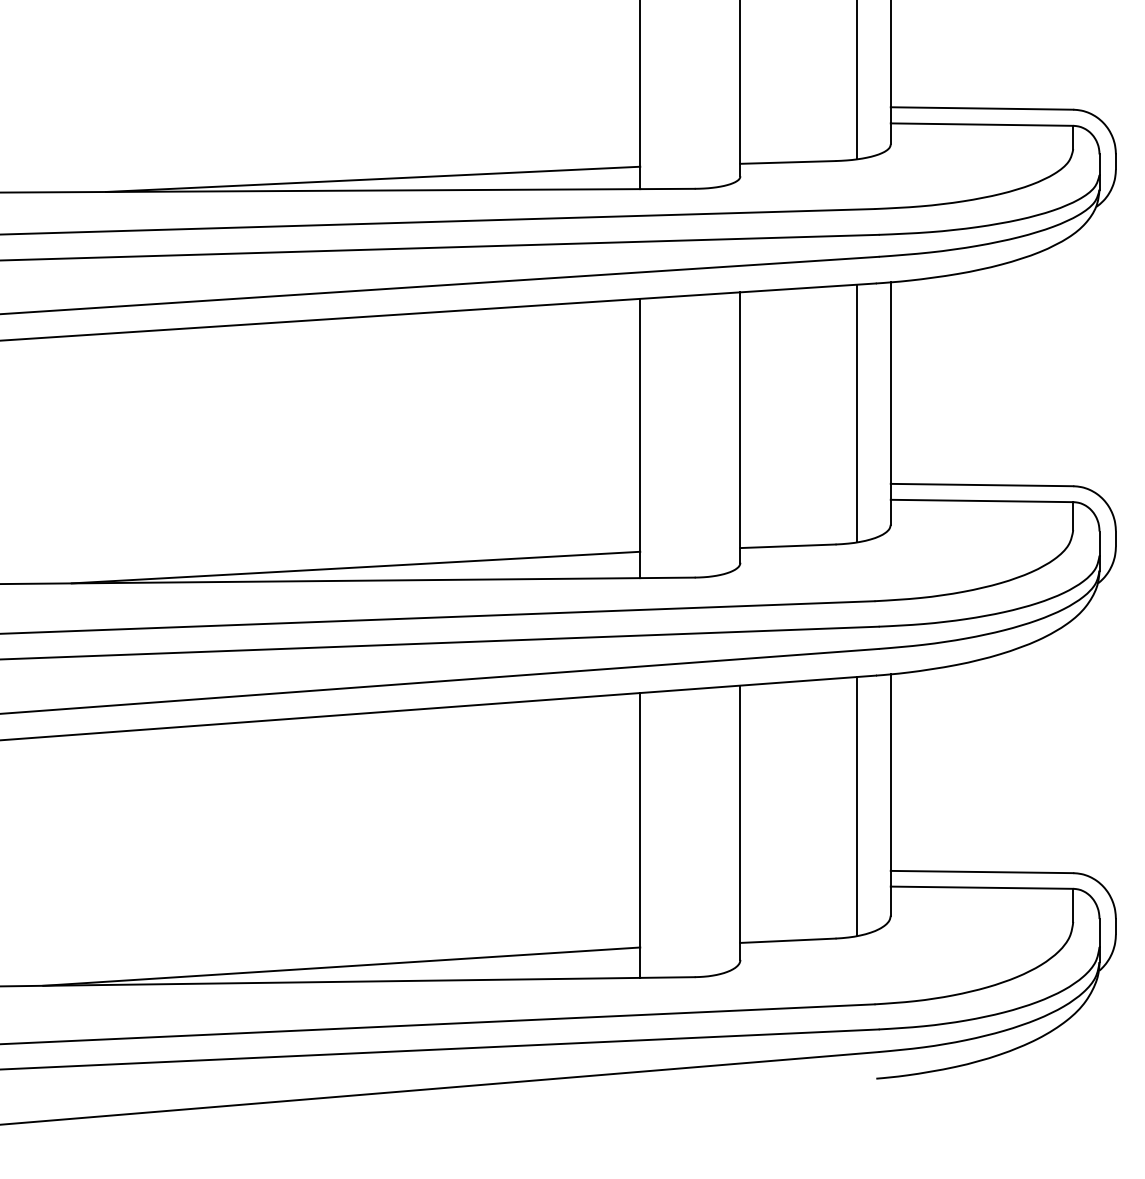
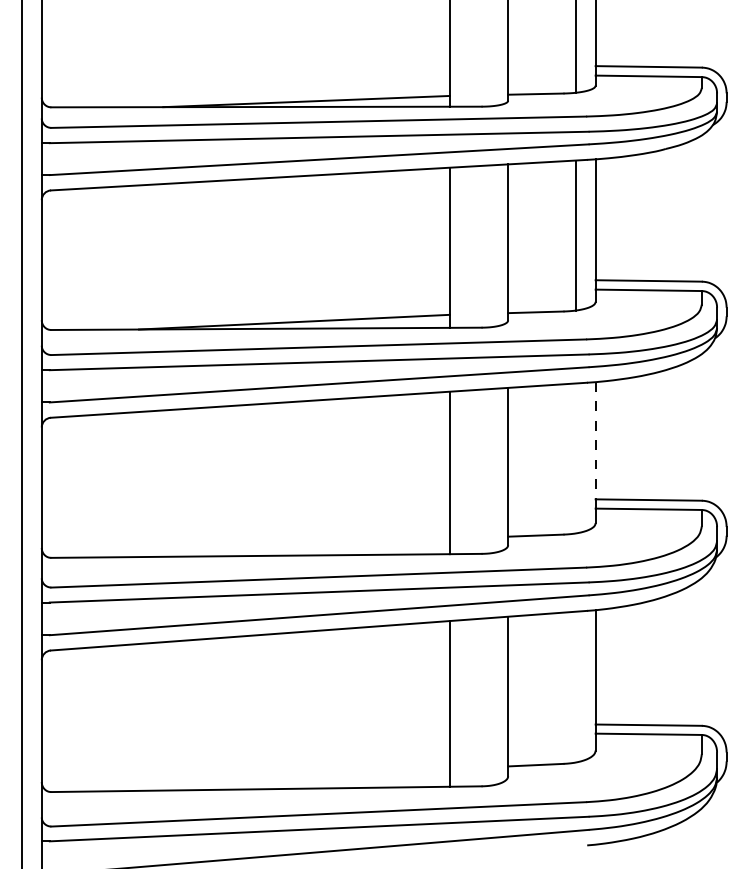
line: (890, 382) -> (595, 440), solid -> dashed
line: (857, 413) -> (576, 458), removed
line: (355, 566) -> (284, 547), removed
line: (857, 805) -> (576, 686), removed
line: (340, 967) -> (275, 780), removed

